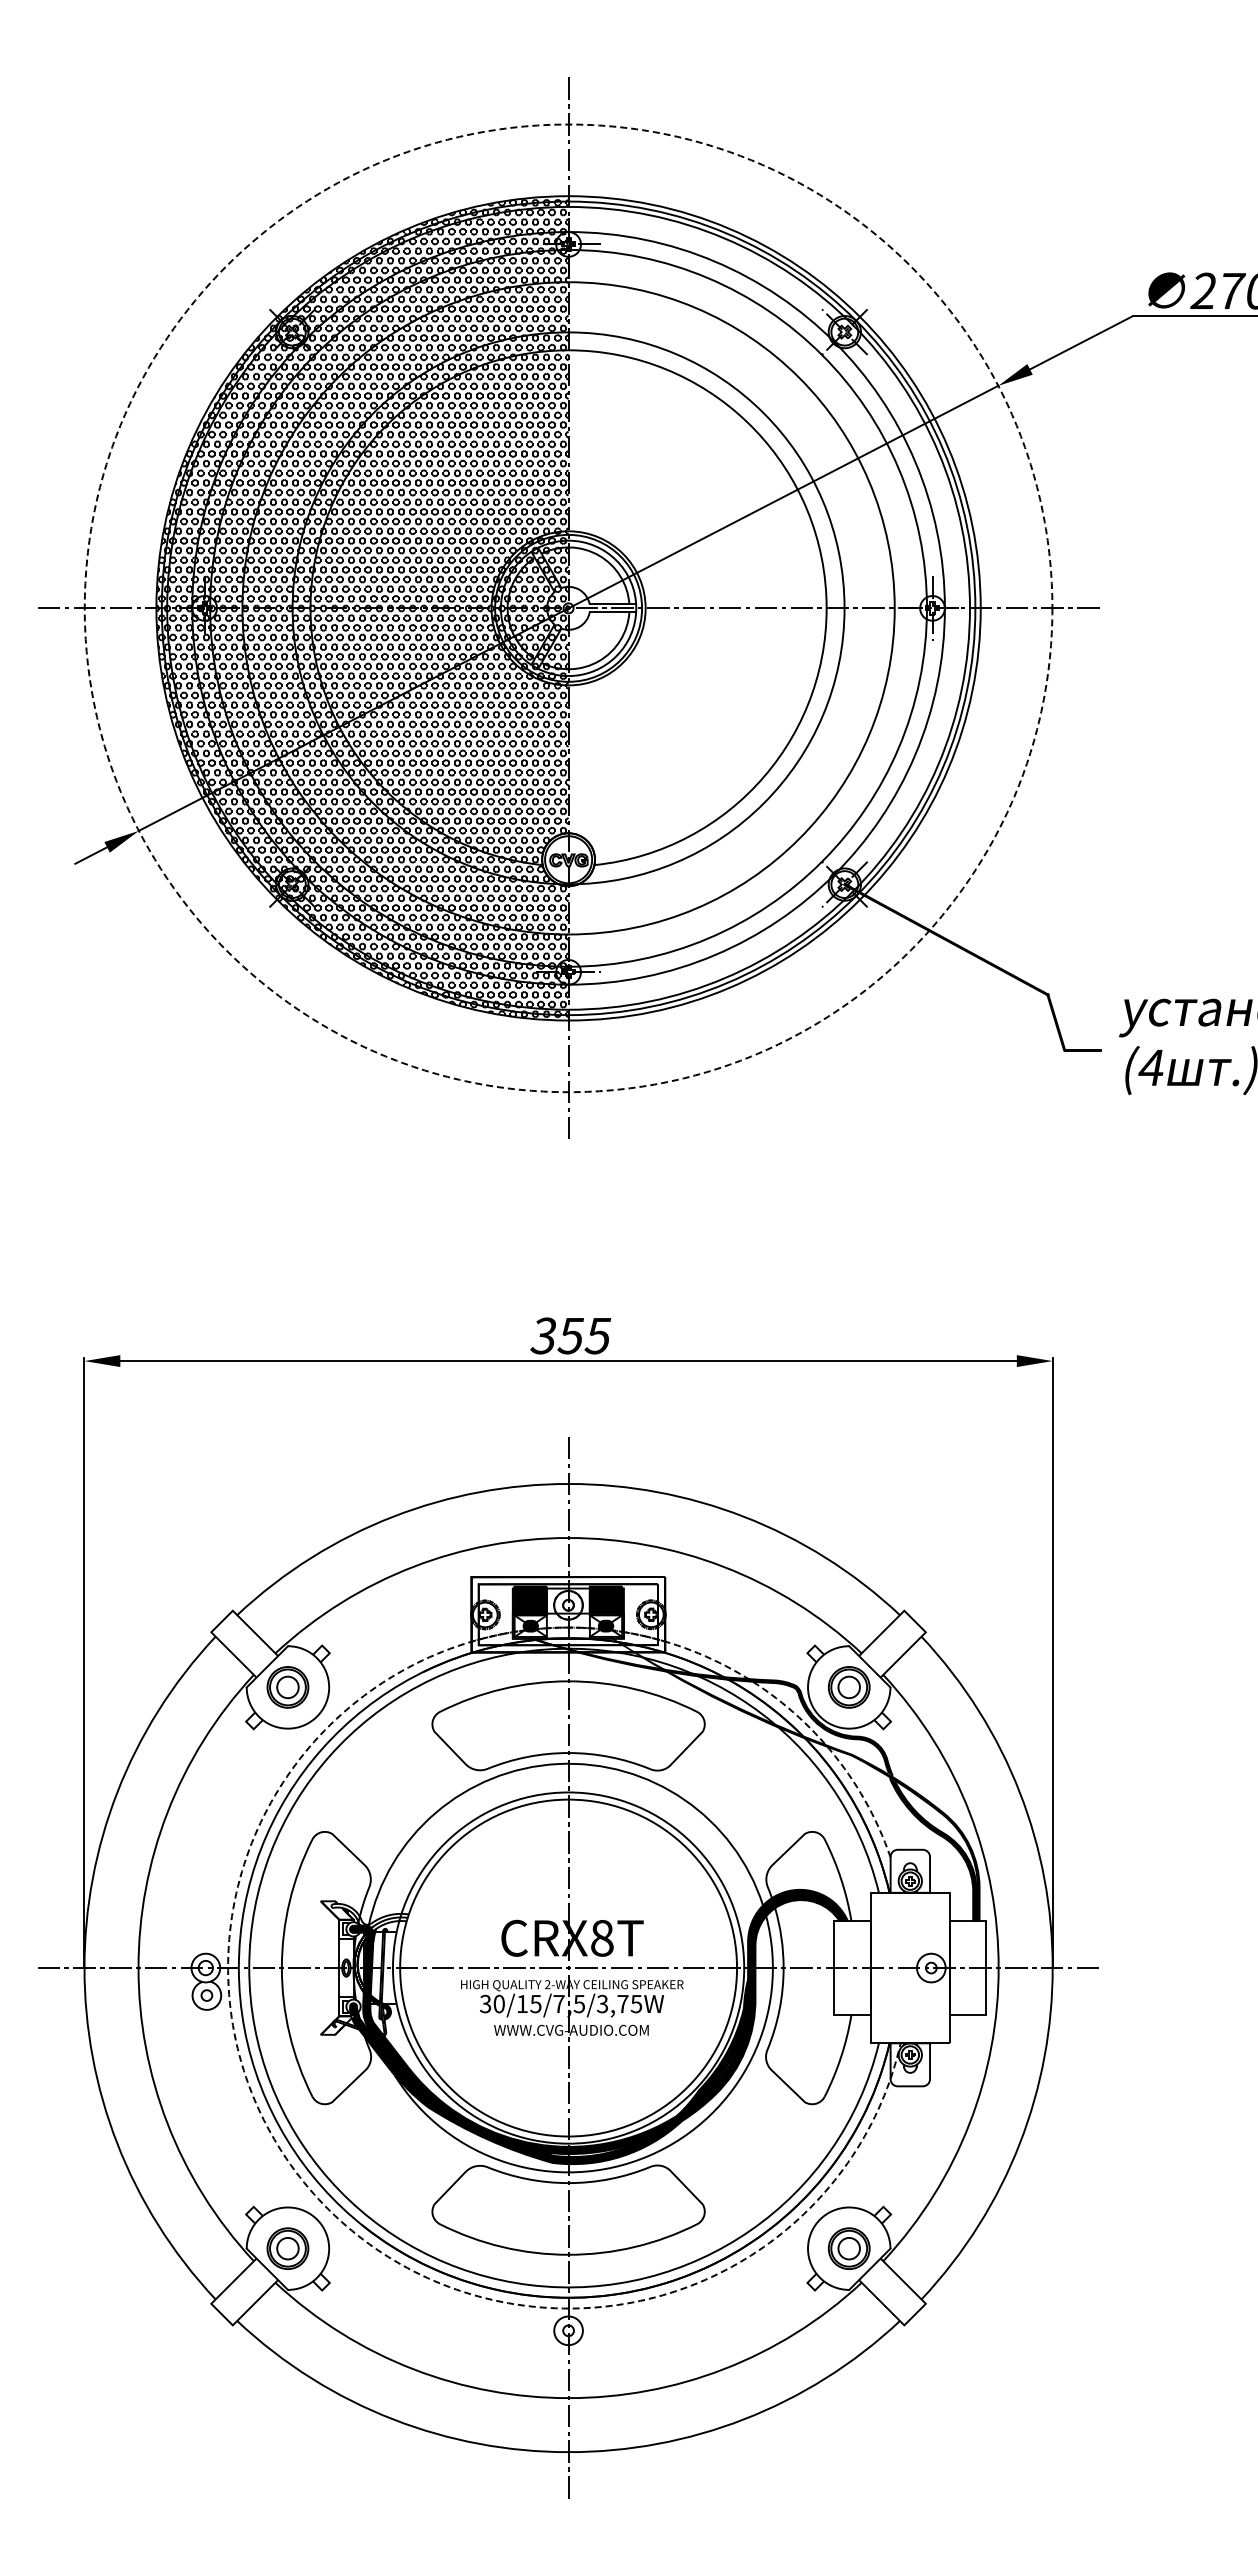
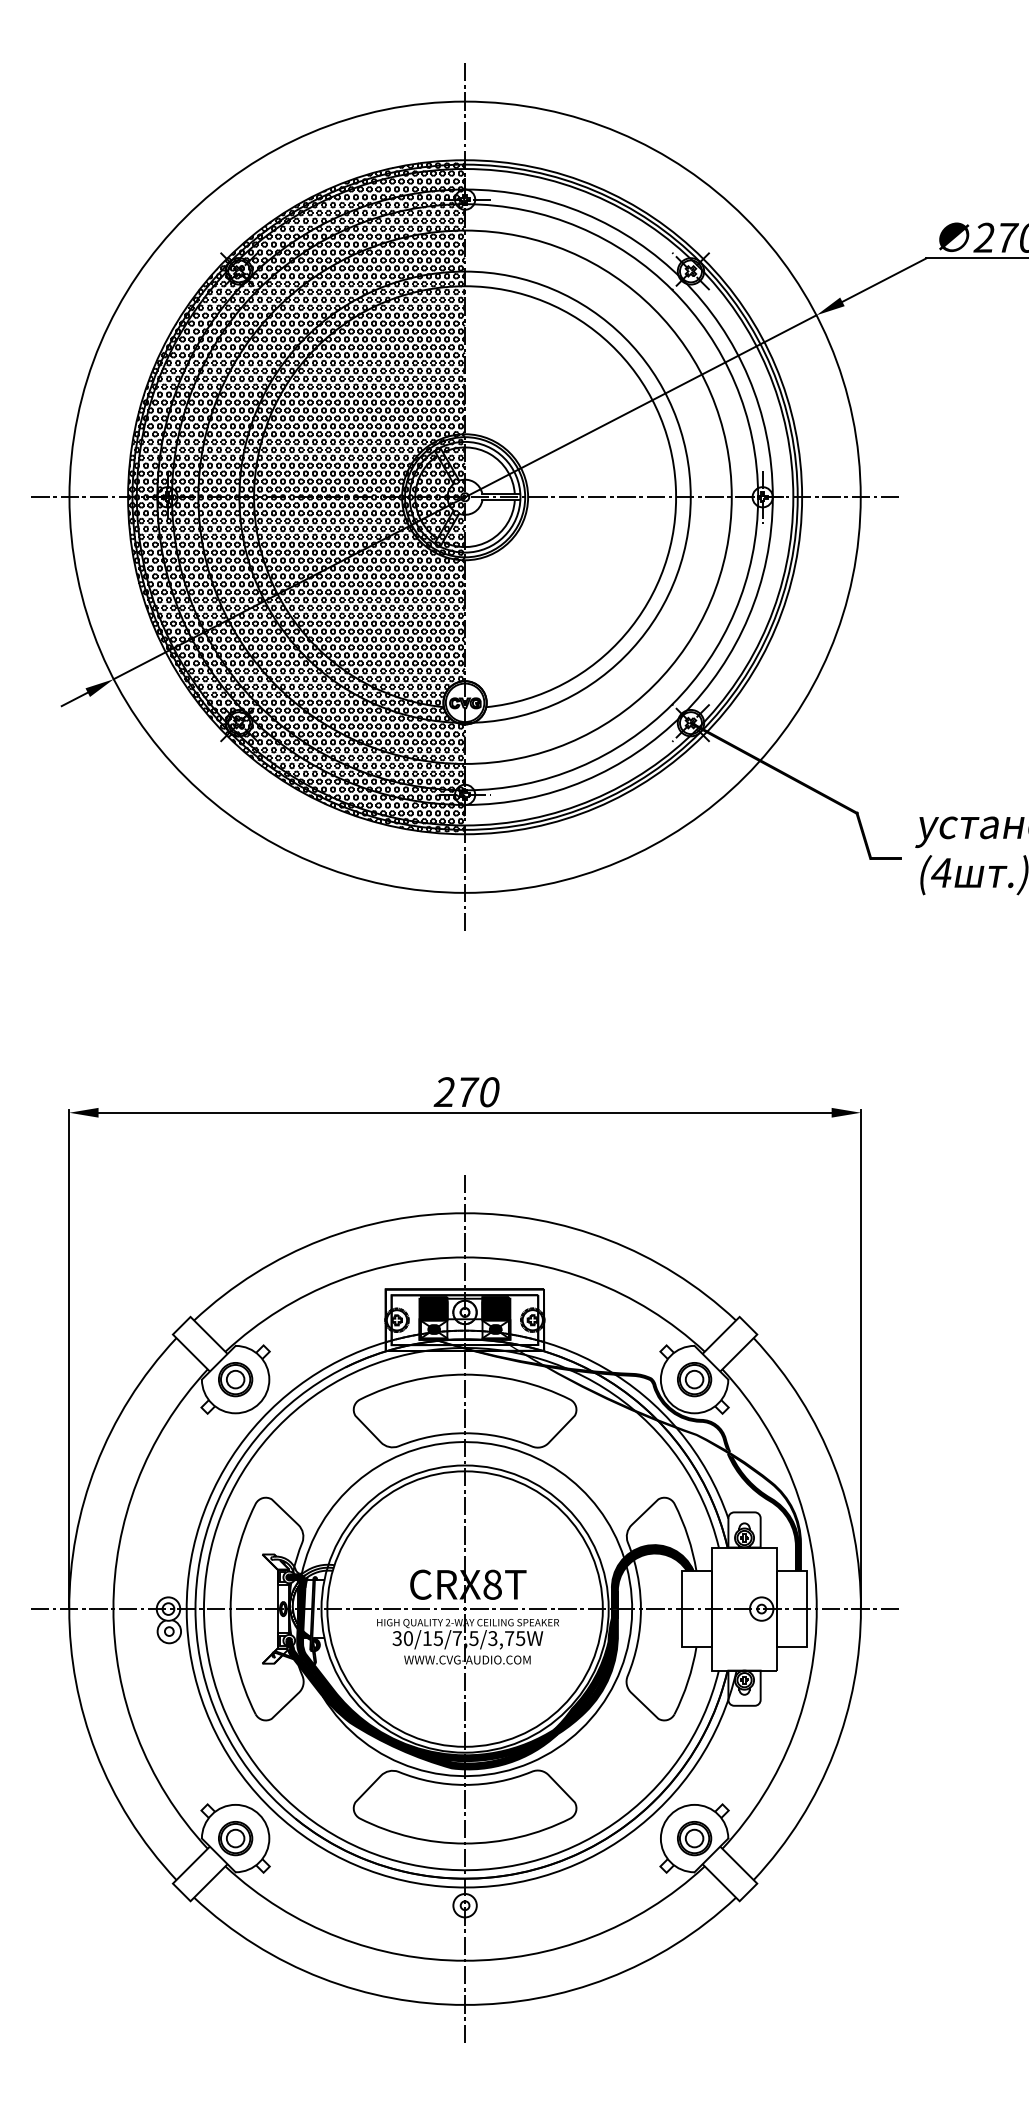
circle: (568, 608) -> (465, 497), dashed -> solid
text: (570, 1335) -> (466, 1091), 355 -> 270
arc: (228, 1986) -> (187, 1624), dashed -> solid

